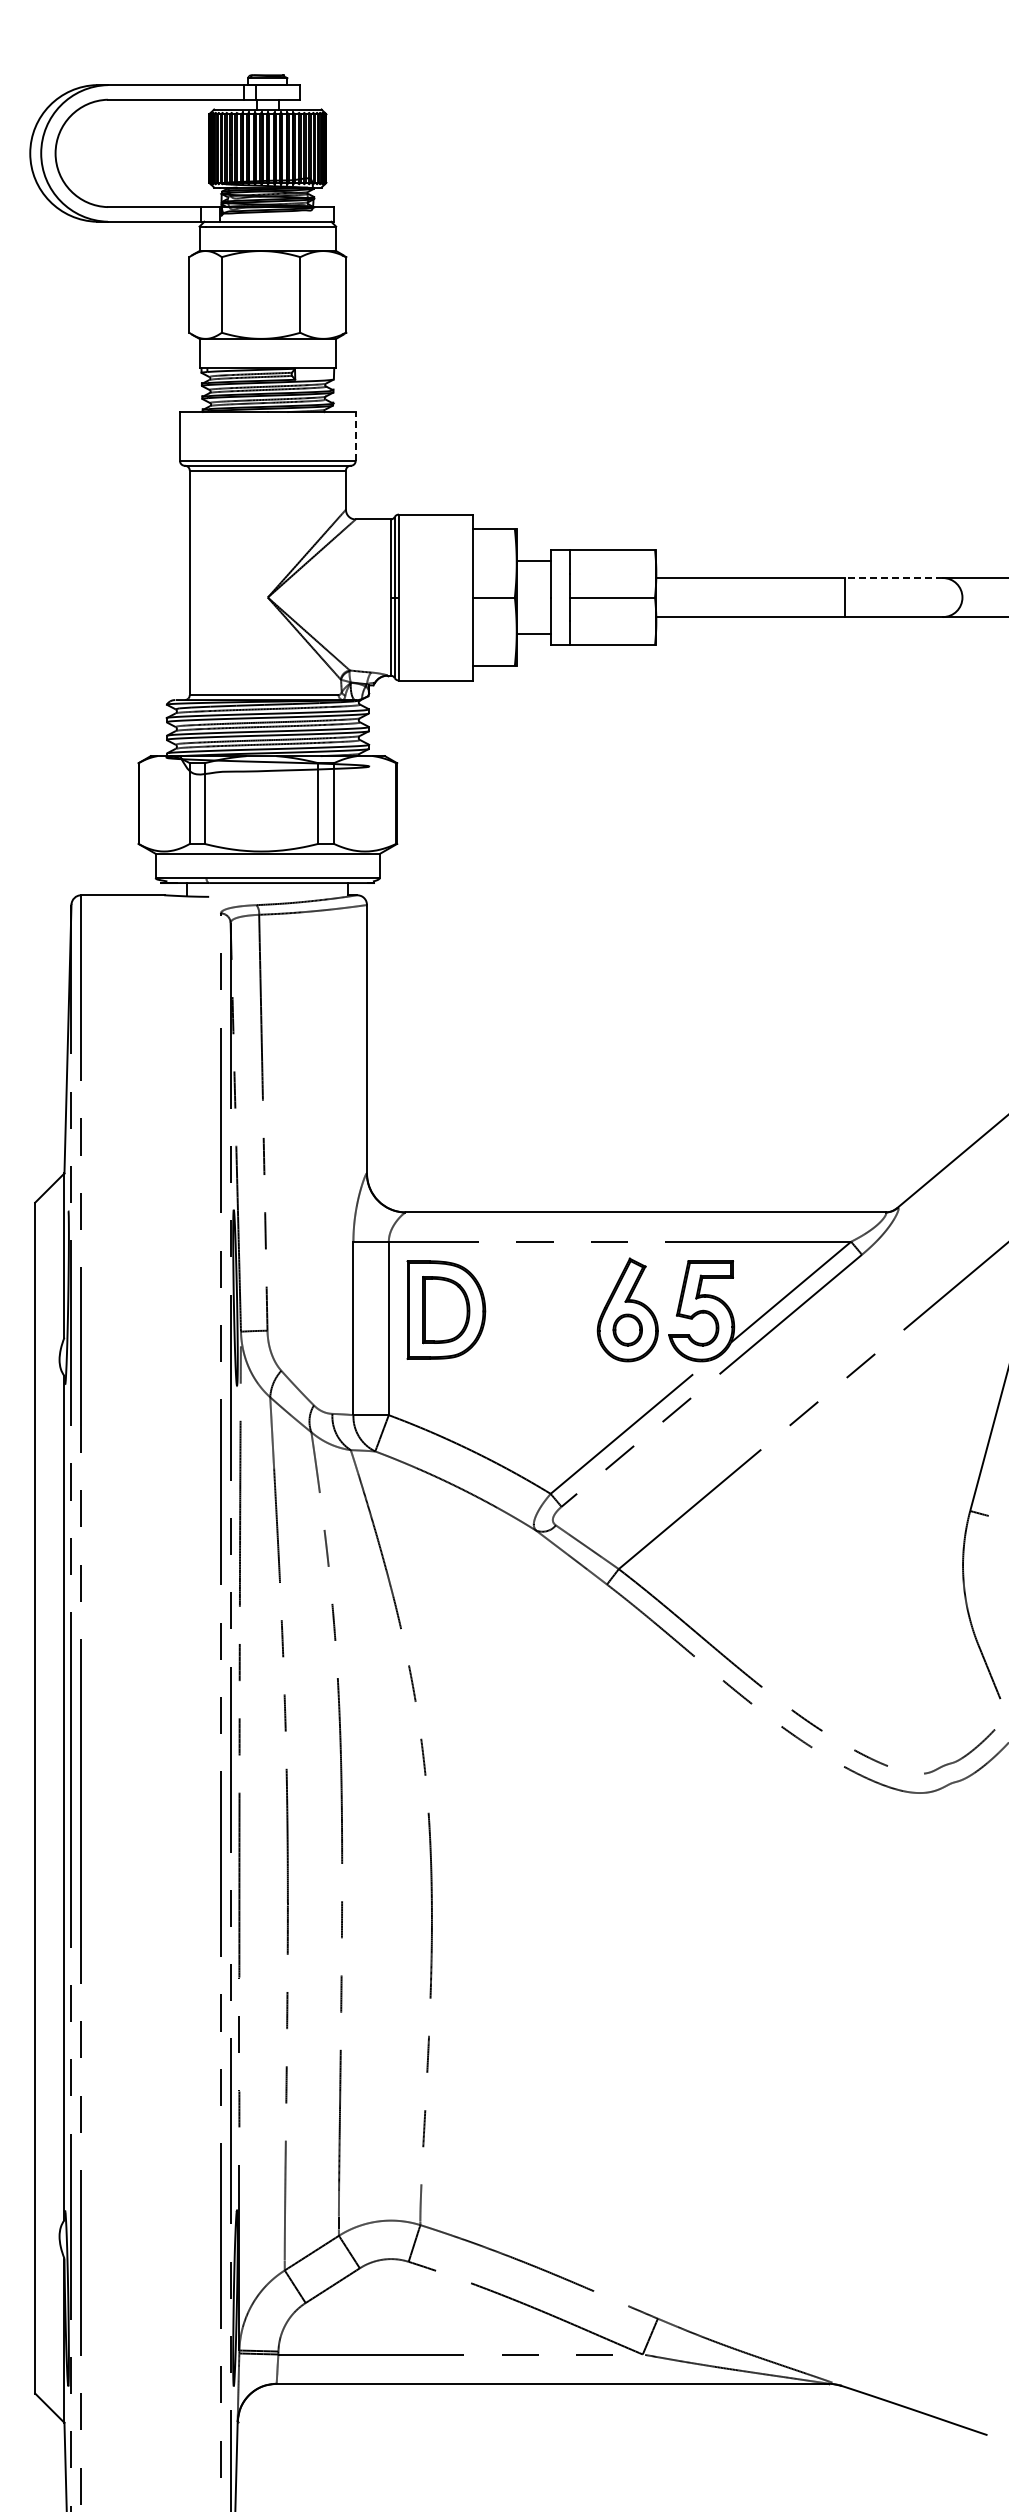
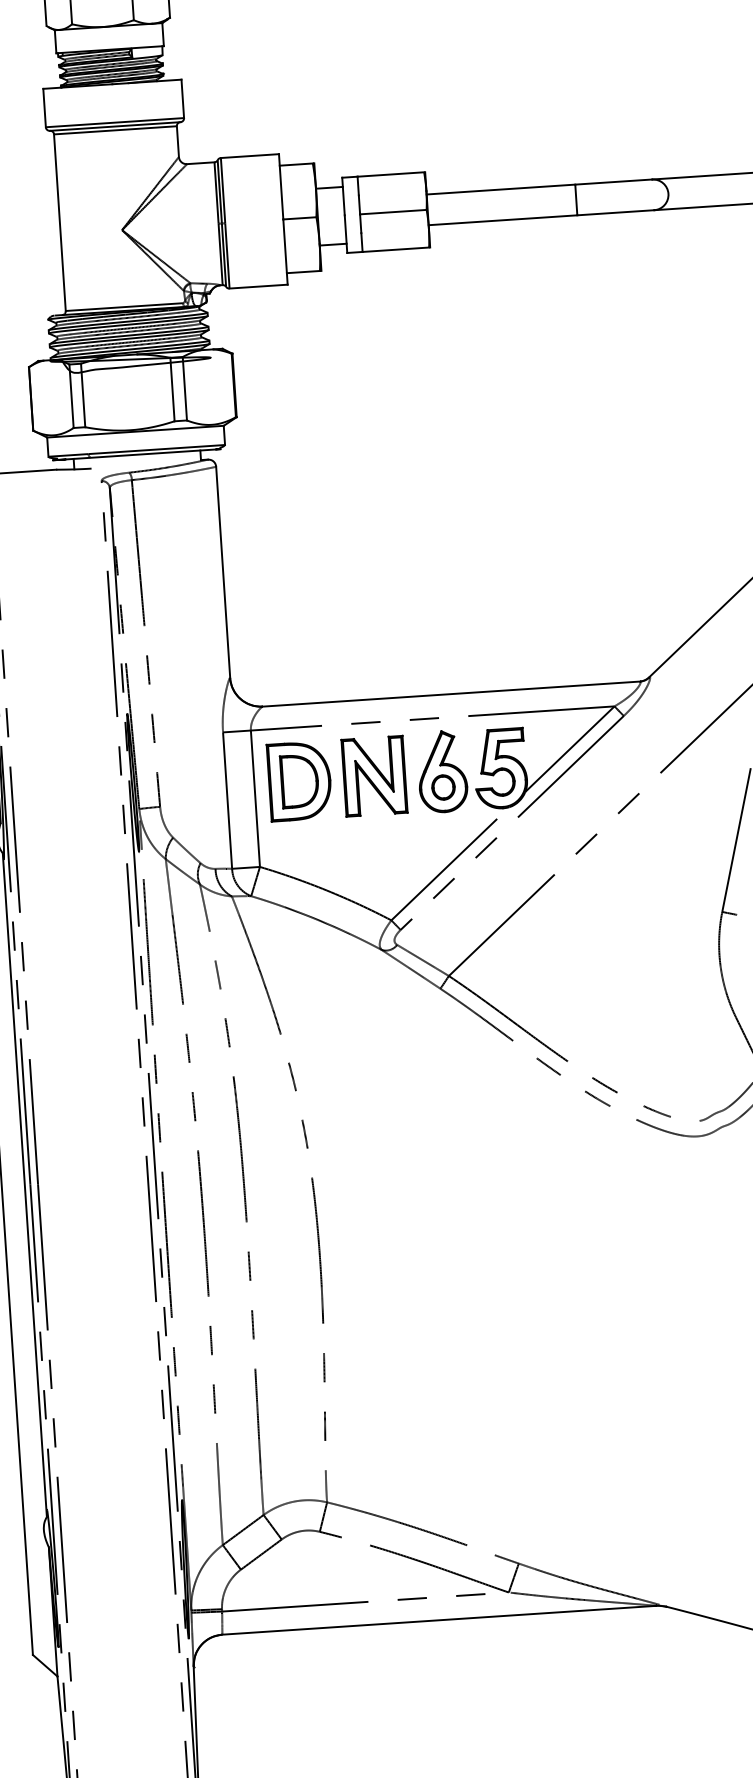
line: (355, 436) -> (182, 98), dashed -> solid
line: (894, 578) -> (614, 182), dashed -> solid
part: (541, 1309) -> (374, 775), added

